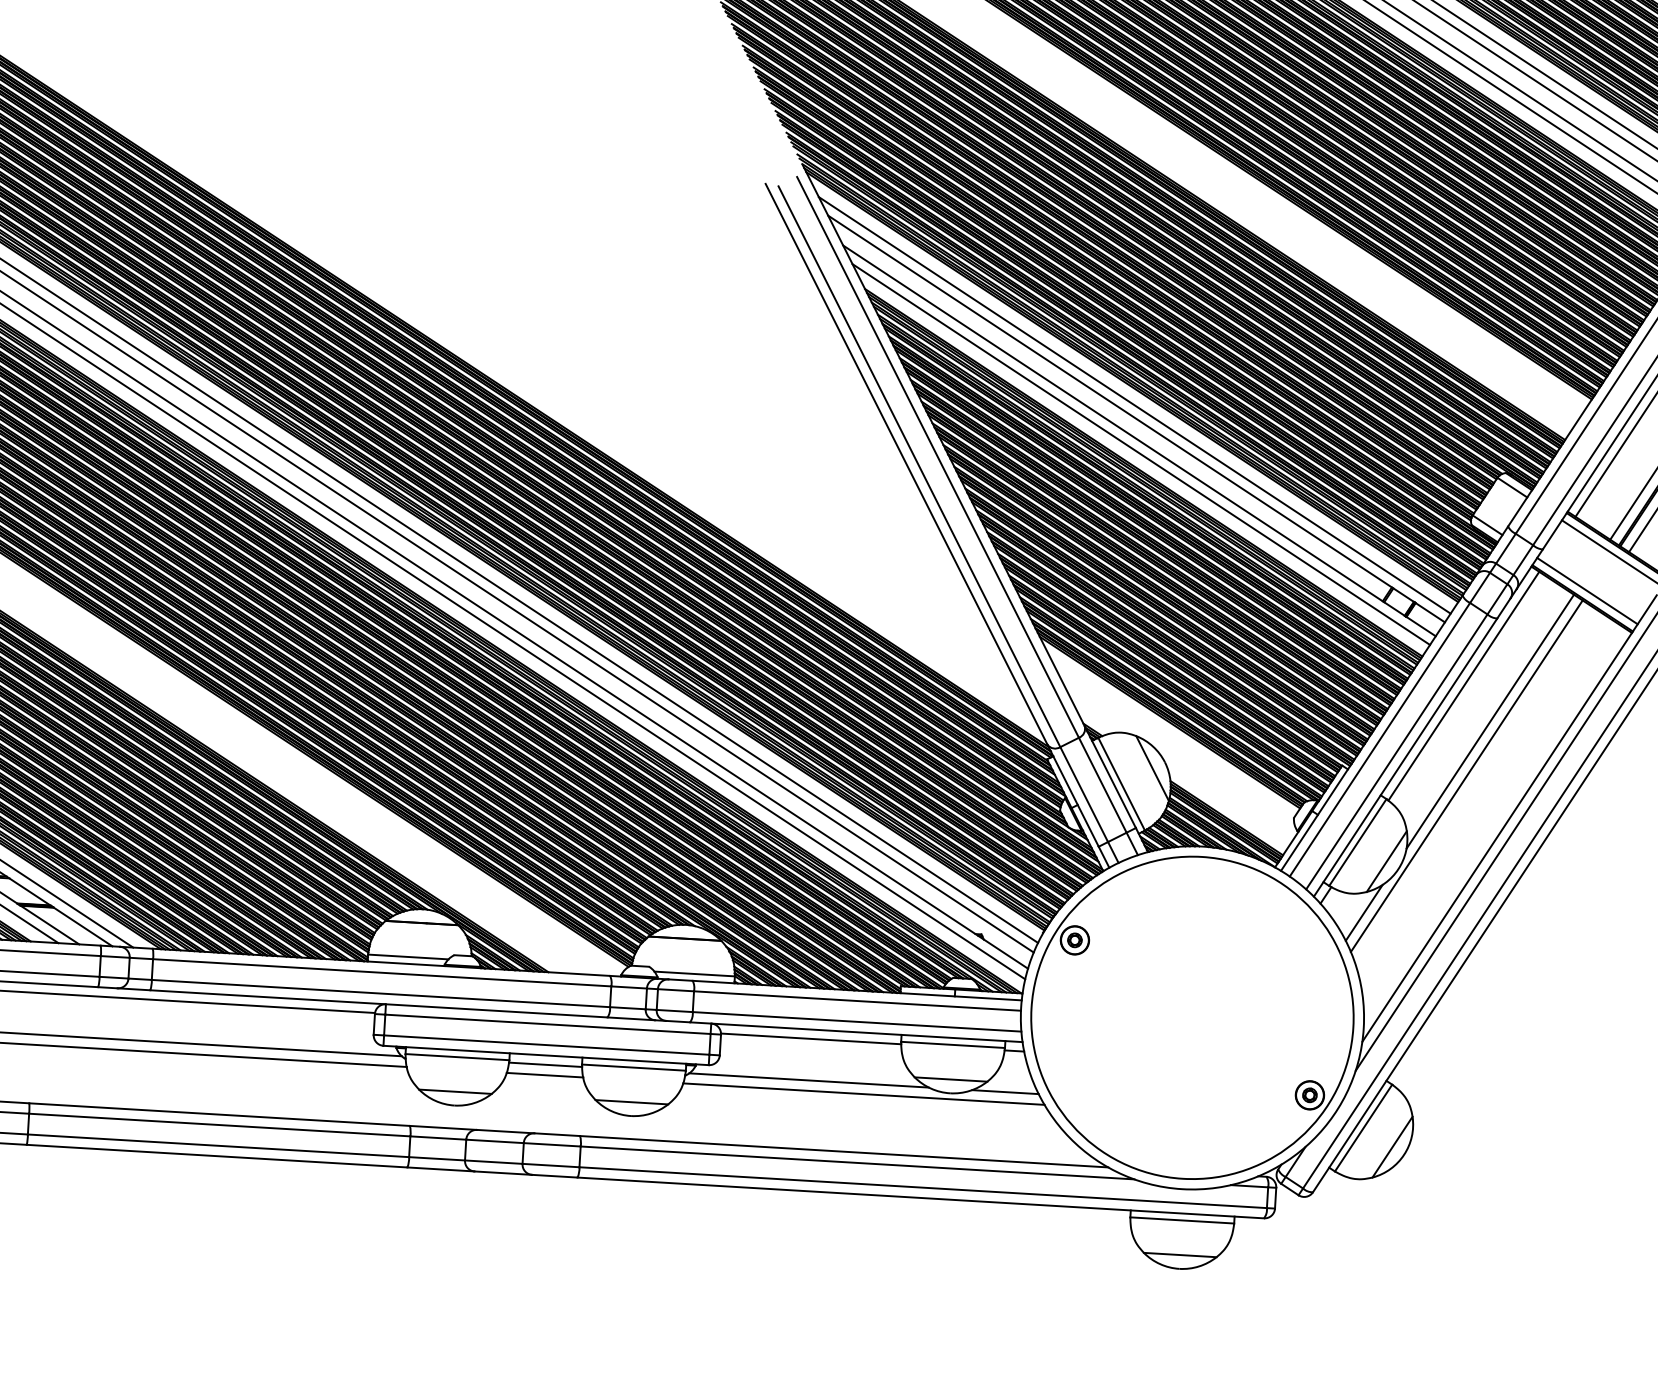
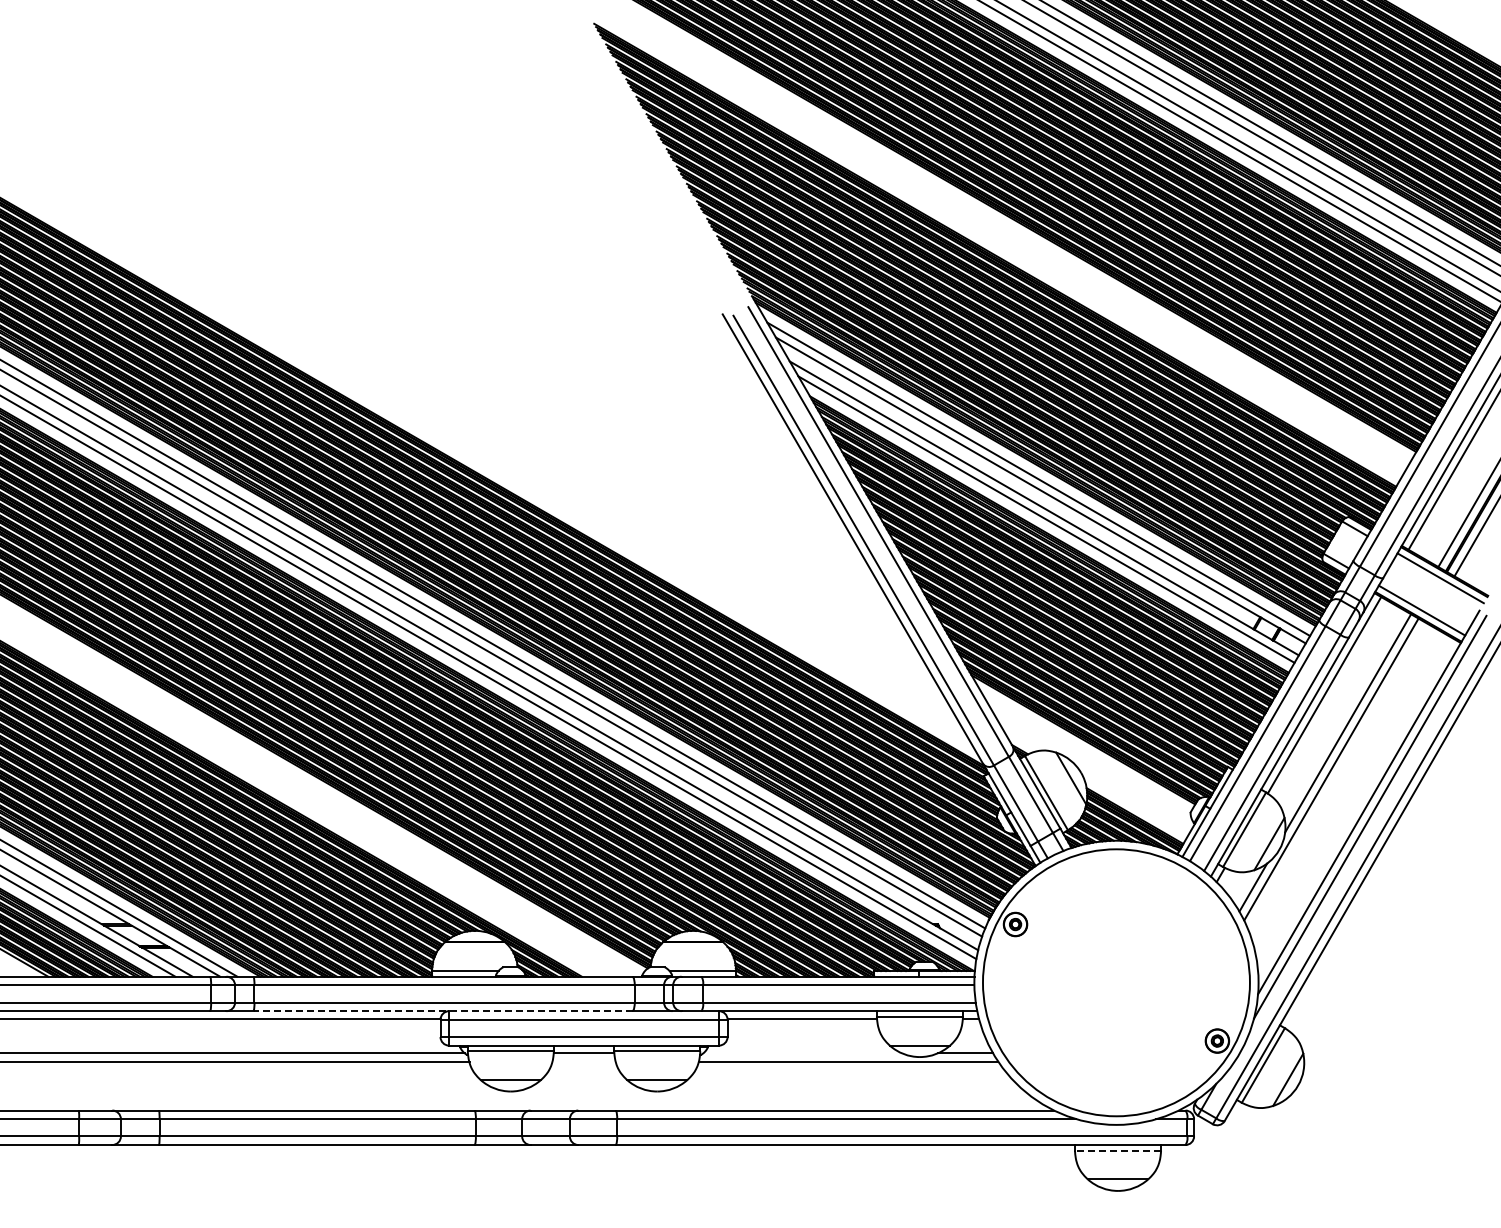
line: (379, 1004) -> (443, 1011), solid -> dashed
line: (544, 1074) -> (583, 1061), removed
line: (808, 1080) -> (802, 1053), removed
line: (1181, 1220) -> (1117, 1150), solid -> dashed

